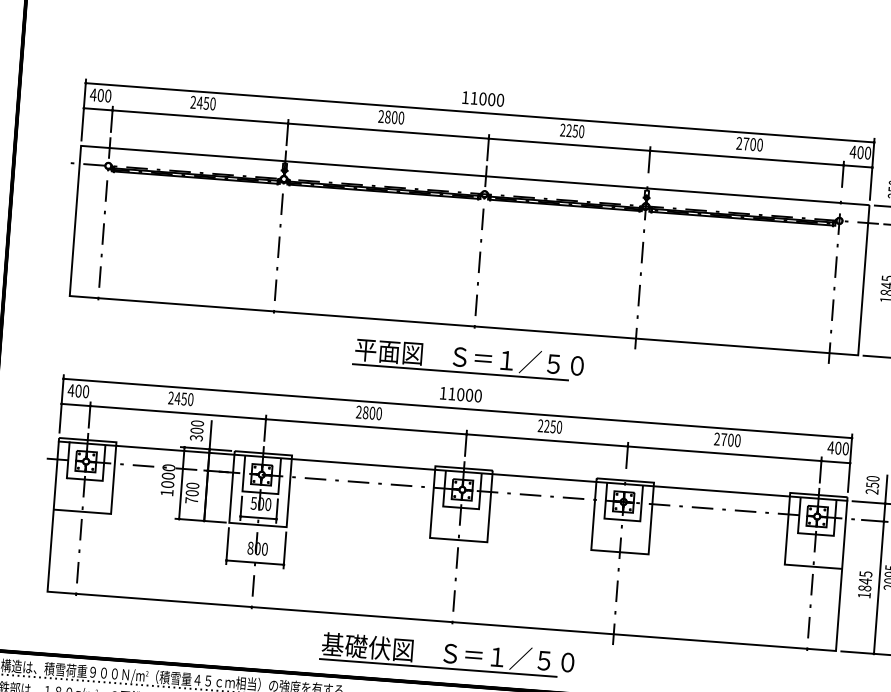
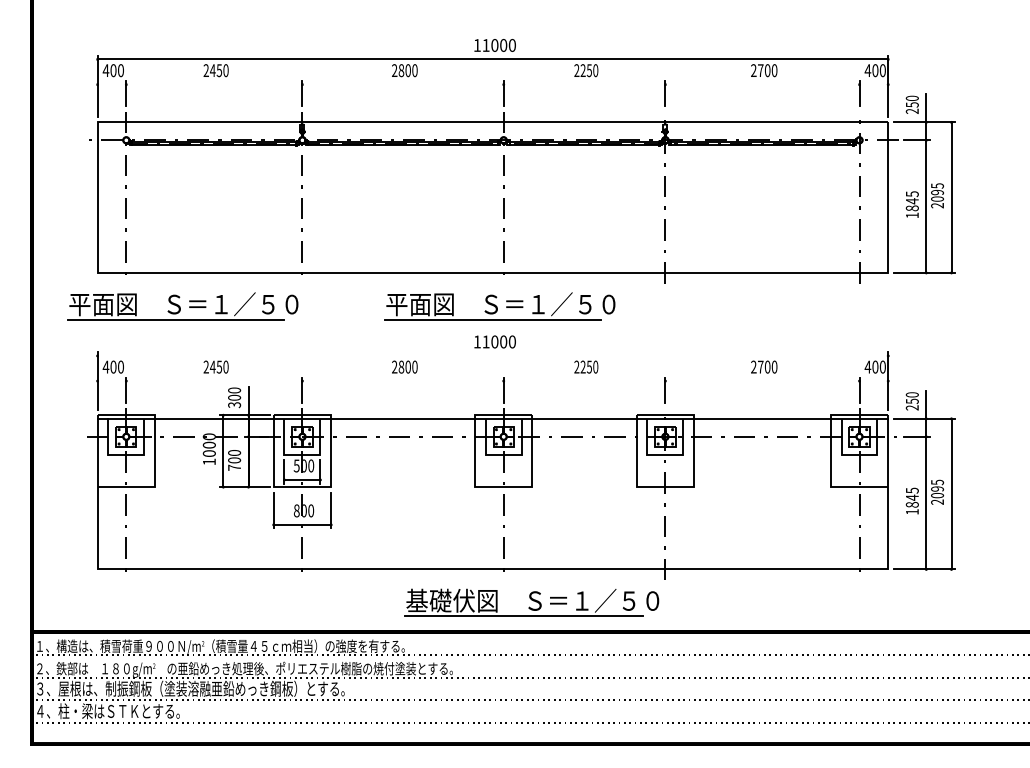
line: (477, 137) -> (492, 84), removed
part: (151, 335) -> (182, 306), added
line: (457, 407) -> (492, 355), removed
line: (455, 433) -> (492, 381), removed
part: (446, 654) -> (531, 602), moved

